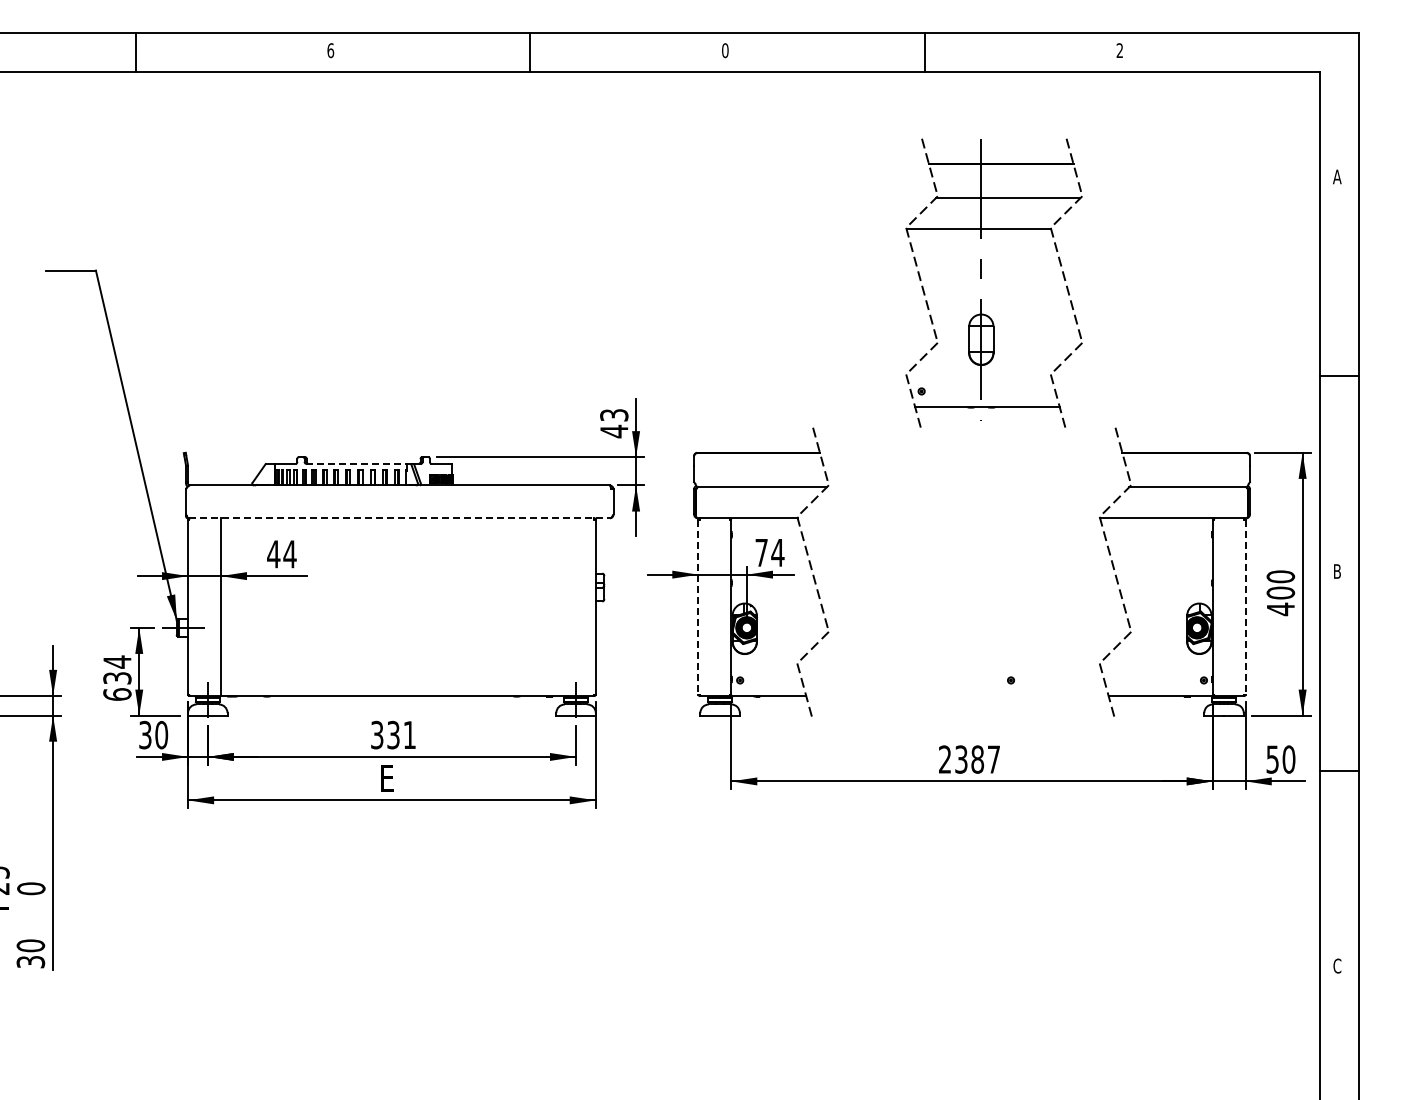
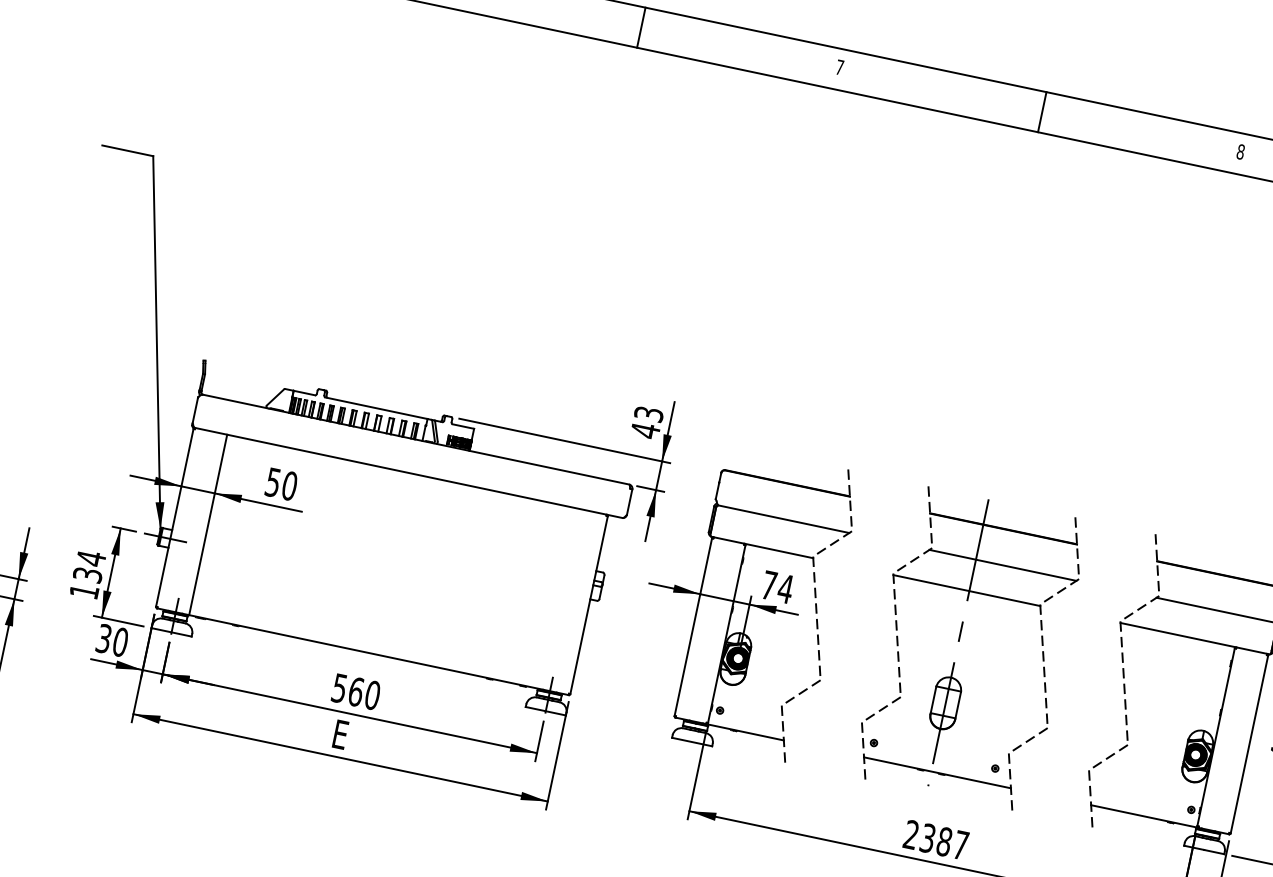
text: (725, 50) -> (840, 67), 0 -> 7
text: (1119, 50) -> (1240, 151), 2 -> 8
part: (981, 278) -> (959, 641), moved
line: (356, 463) -> (376, 408), dashed -> solid
line: (399, 518) -> (408, 473), dashed -> solid
text: (281, 554) -> (281, 484), 44 -> 50
line: (698, 607) -> (693, 627), dashed -> solid
line: (1245, 607) -> (1249, 744), dashed -> solid
text: (117, 694) -> (84, 591), 634 -> 134
text: (393, 734) -> (356, 691), 331 -> 560

